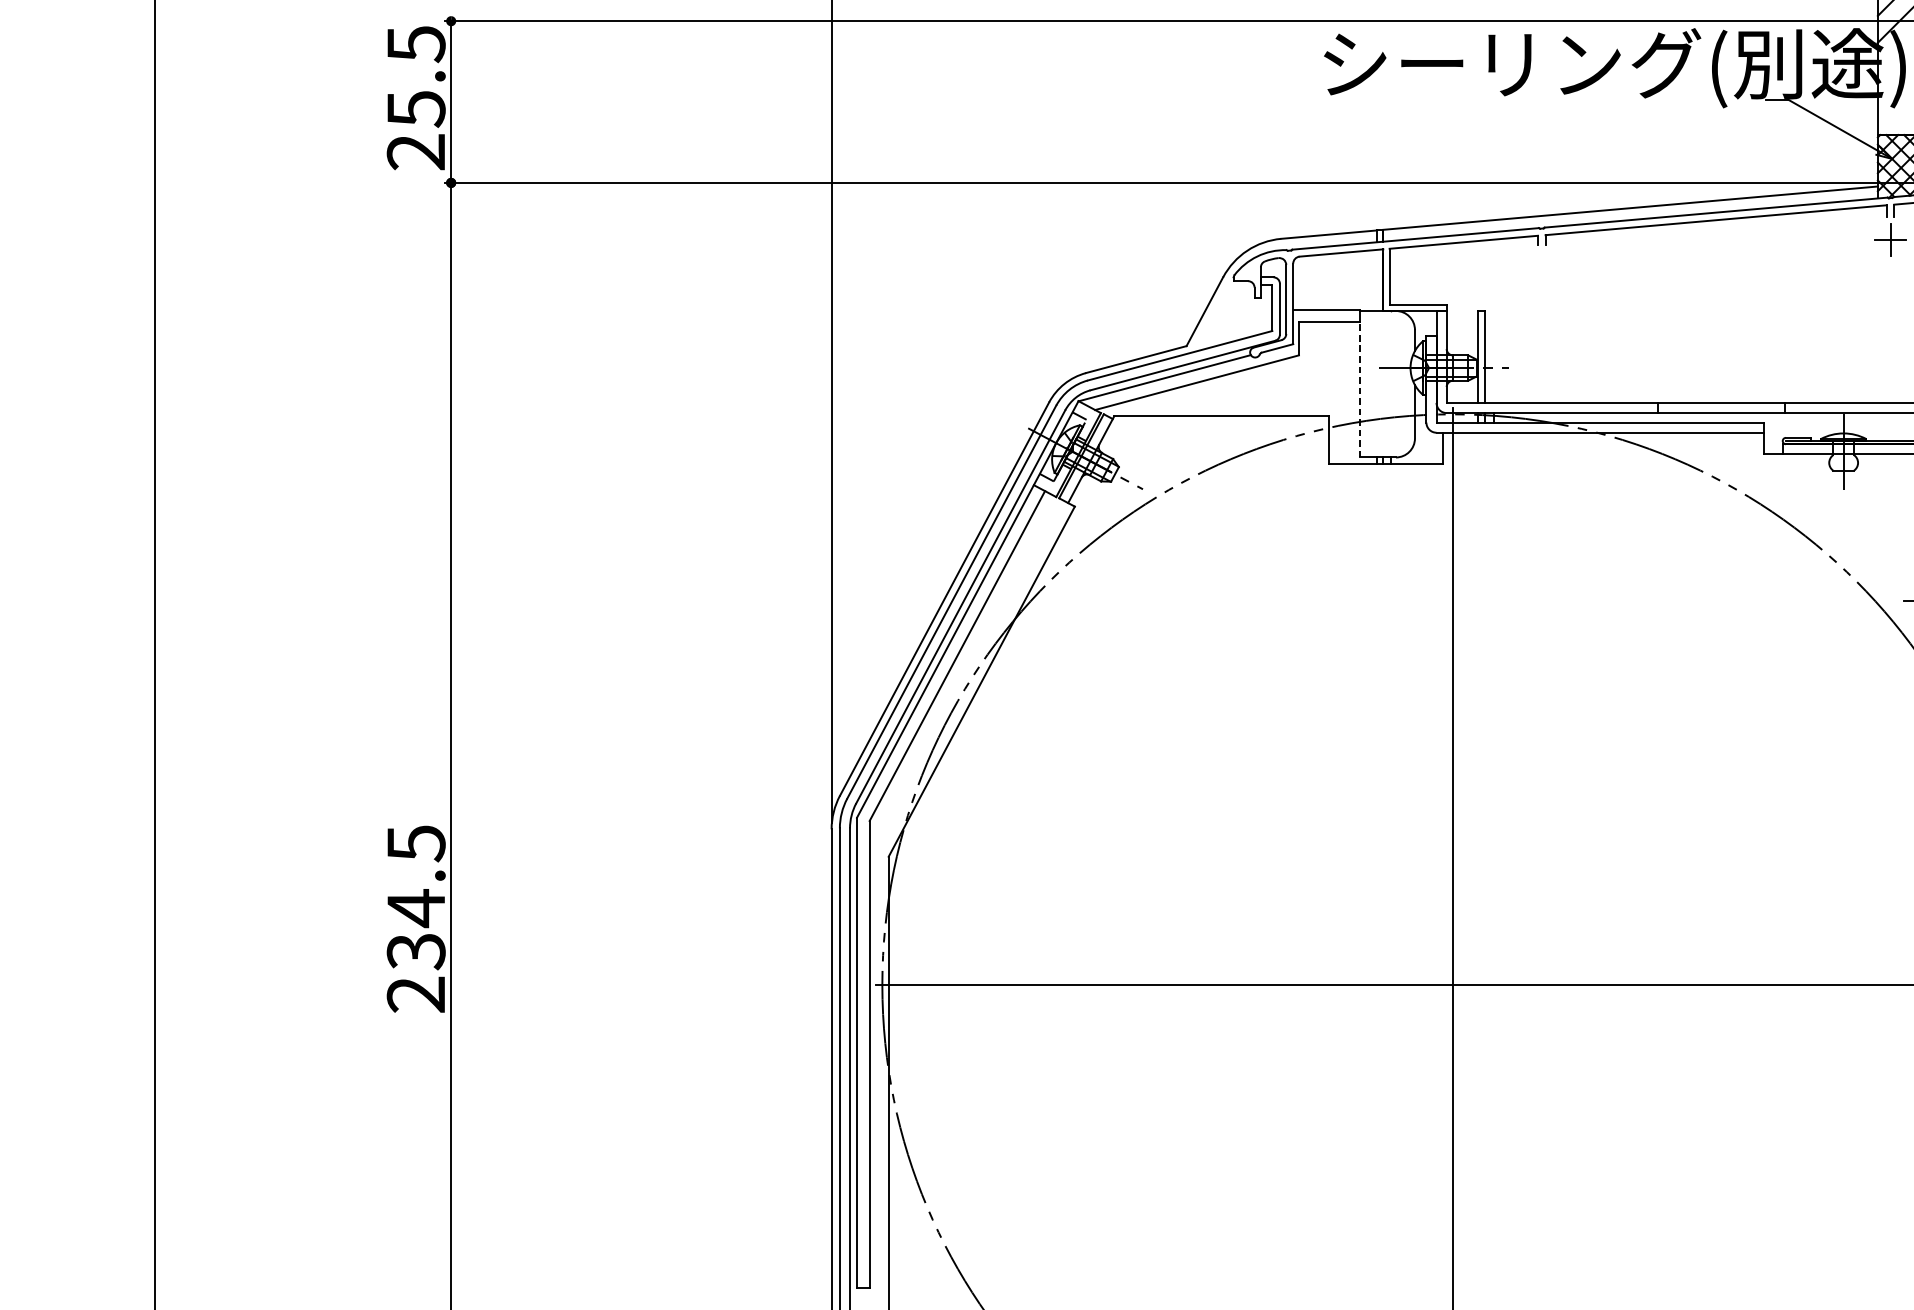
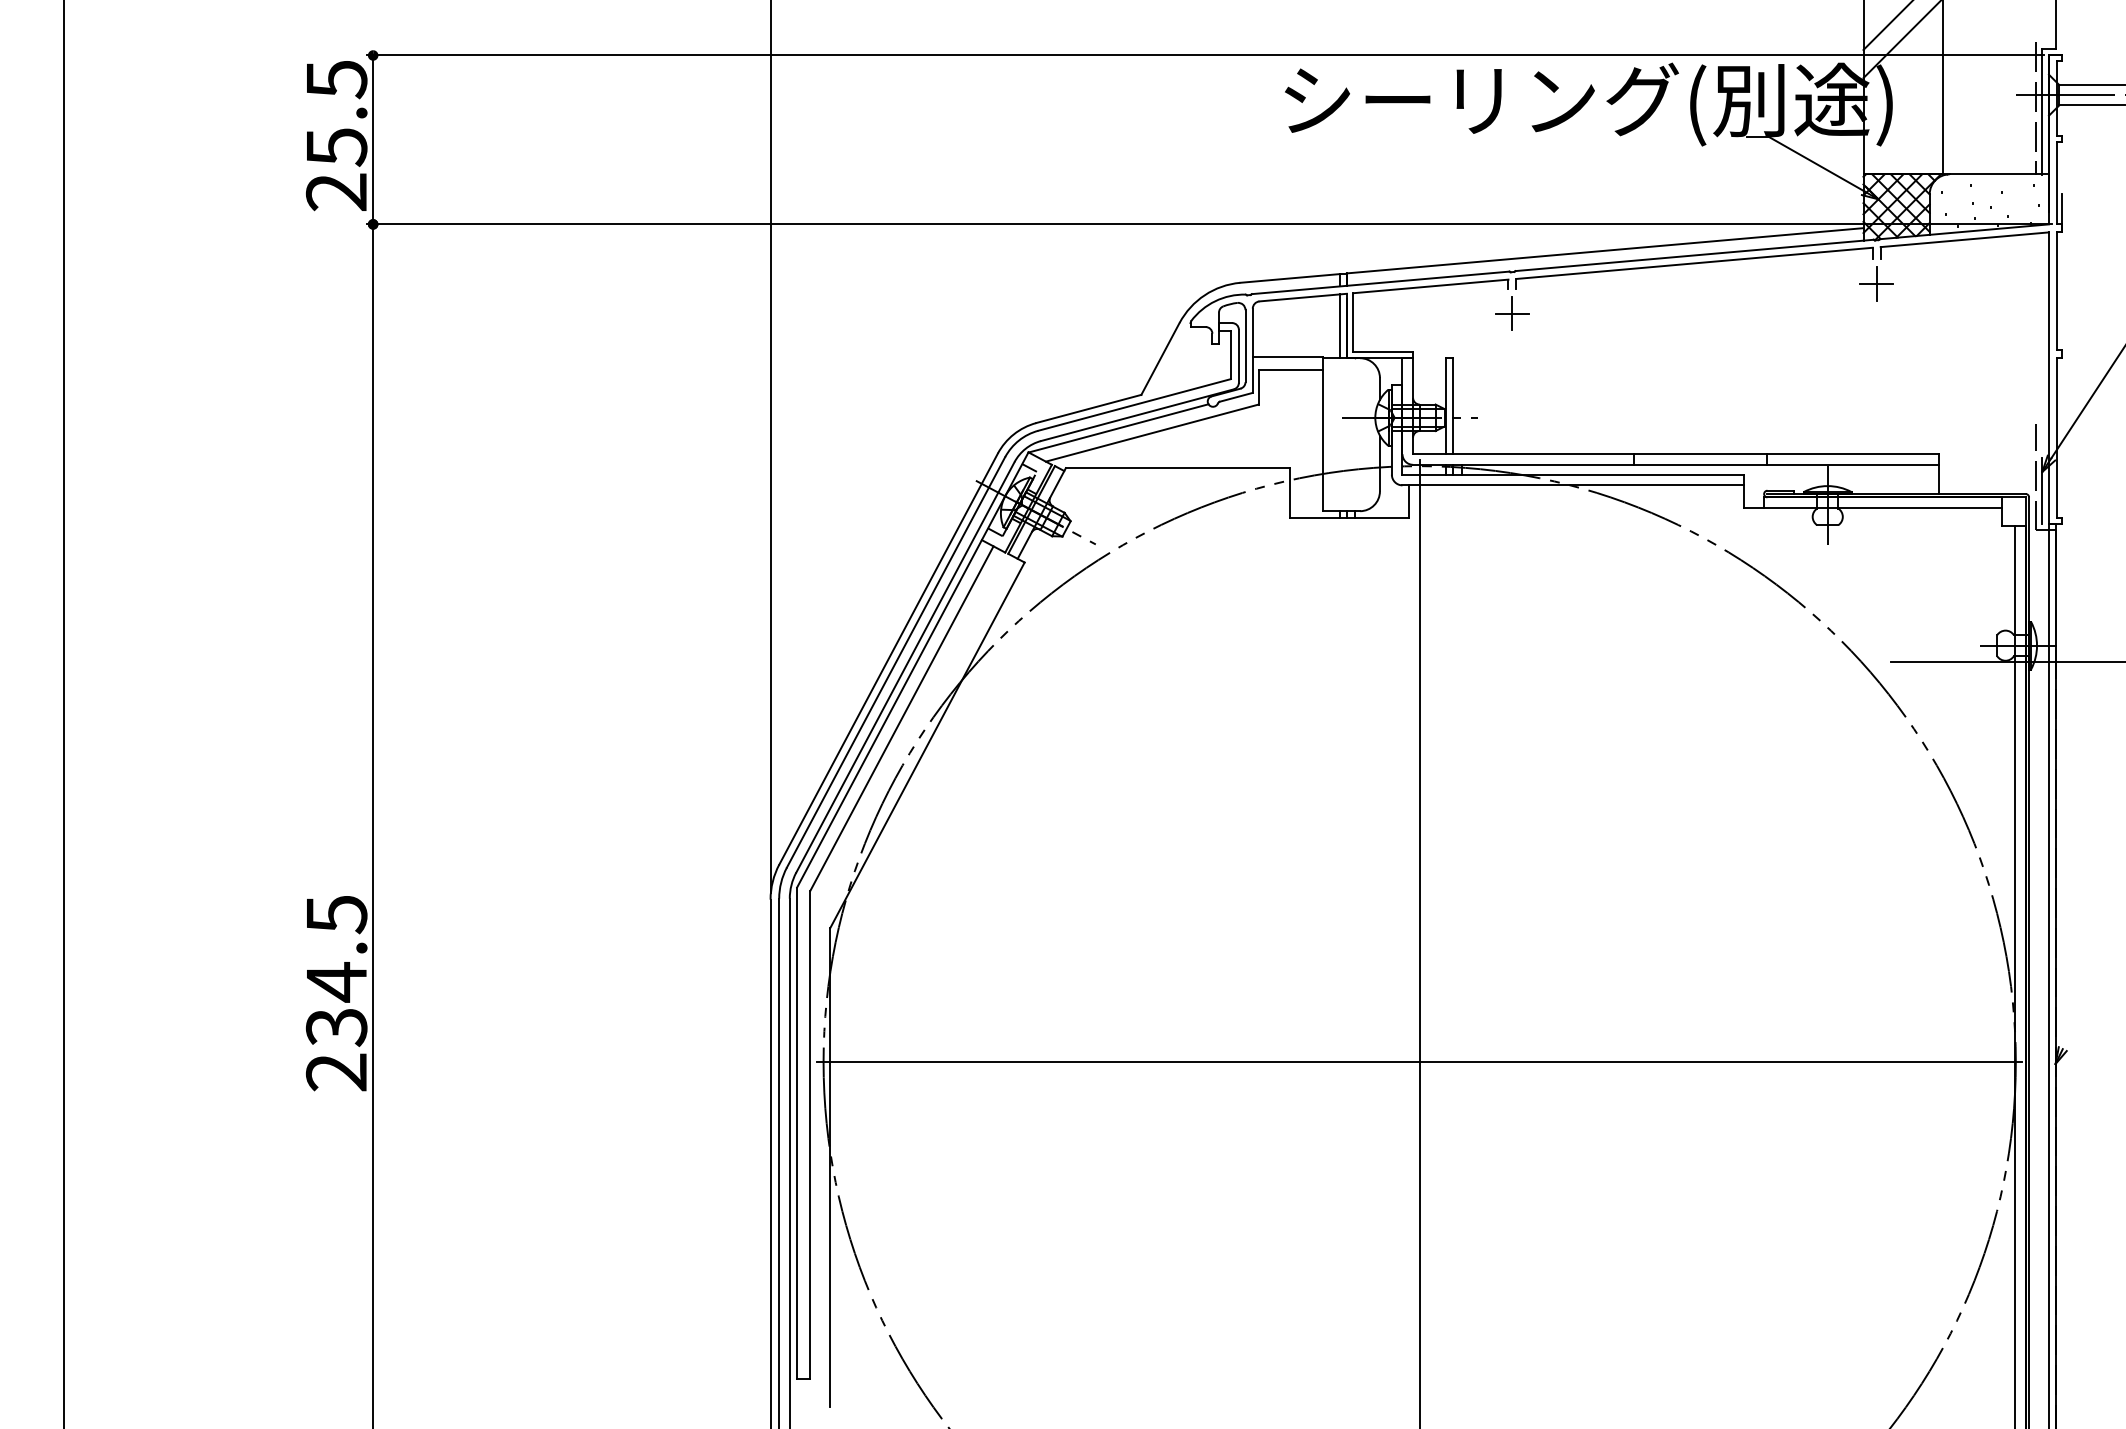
part: (1541, 268) -> (1512, 313), added
line: (1377, 280) -> (1340, 326), added
line: (1360, 389) -> (1323, 440), dashed -> solid

